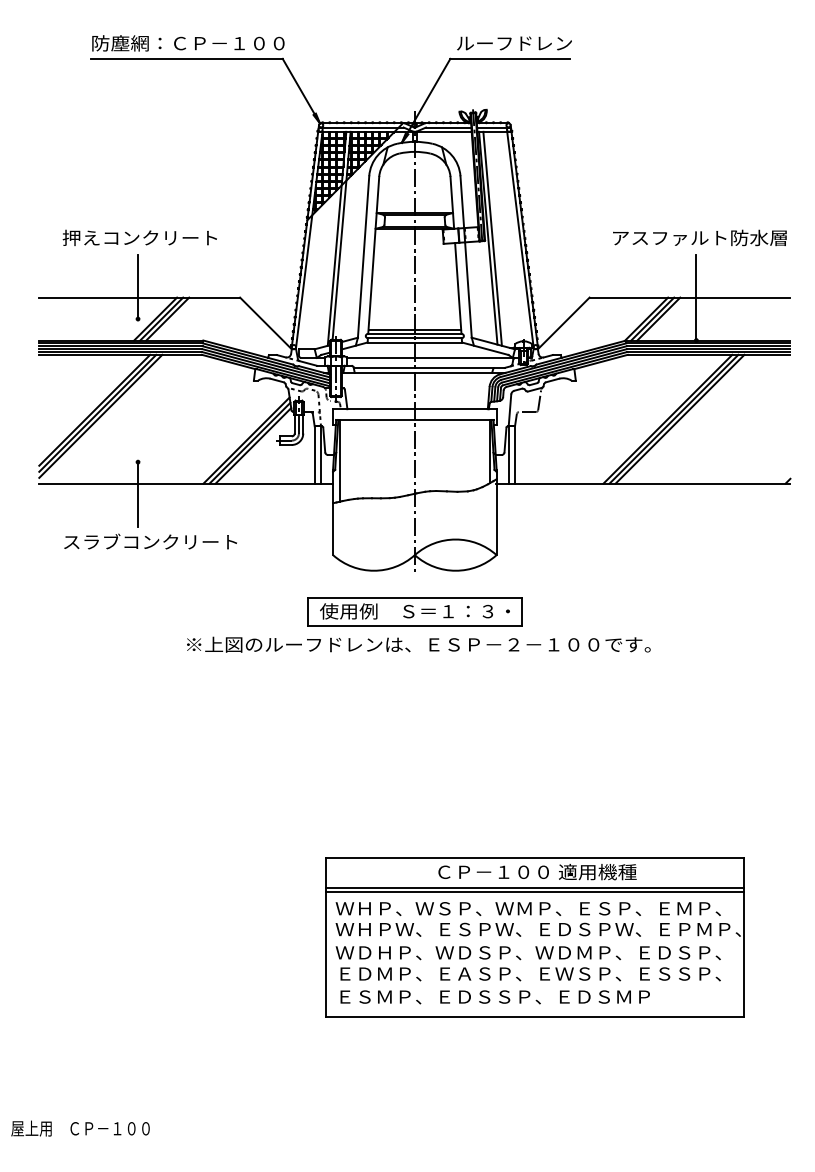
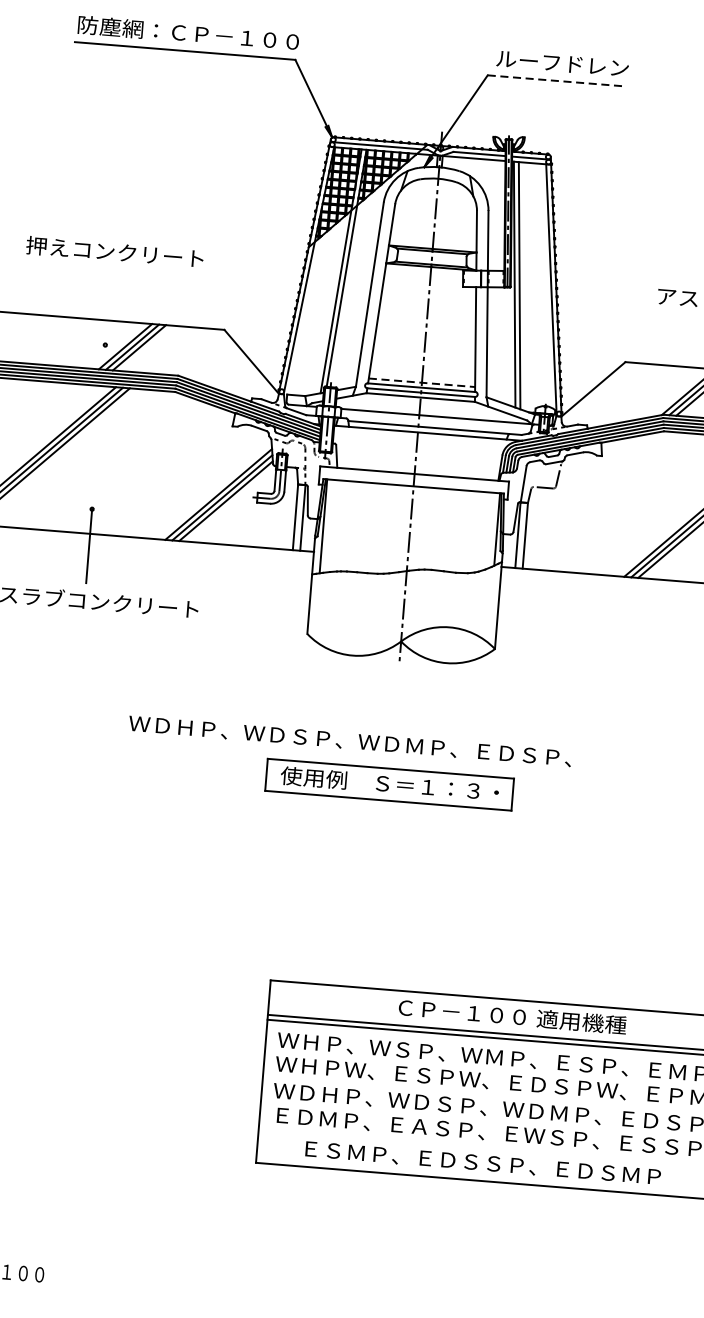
line: (510, 58) -> (556, 80), solid -> dashed
line: (138, 286) -> (108, 307), removed
line: (415, 329) -> (422, 382), solid -> dashed
part: (414, 611) -> (389, 784), moved
text: (417, 644) -> (395, 744), ※上図のルーフドレンは、ＥＳＰ－２－１００です。 -> ＷＤＨＰ、ＷＤＳＰ、ＷＤＭＰ、ＥＤＳＰ、
text: (494, 997) -> (482, 1163), moved

